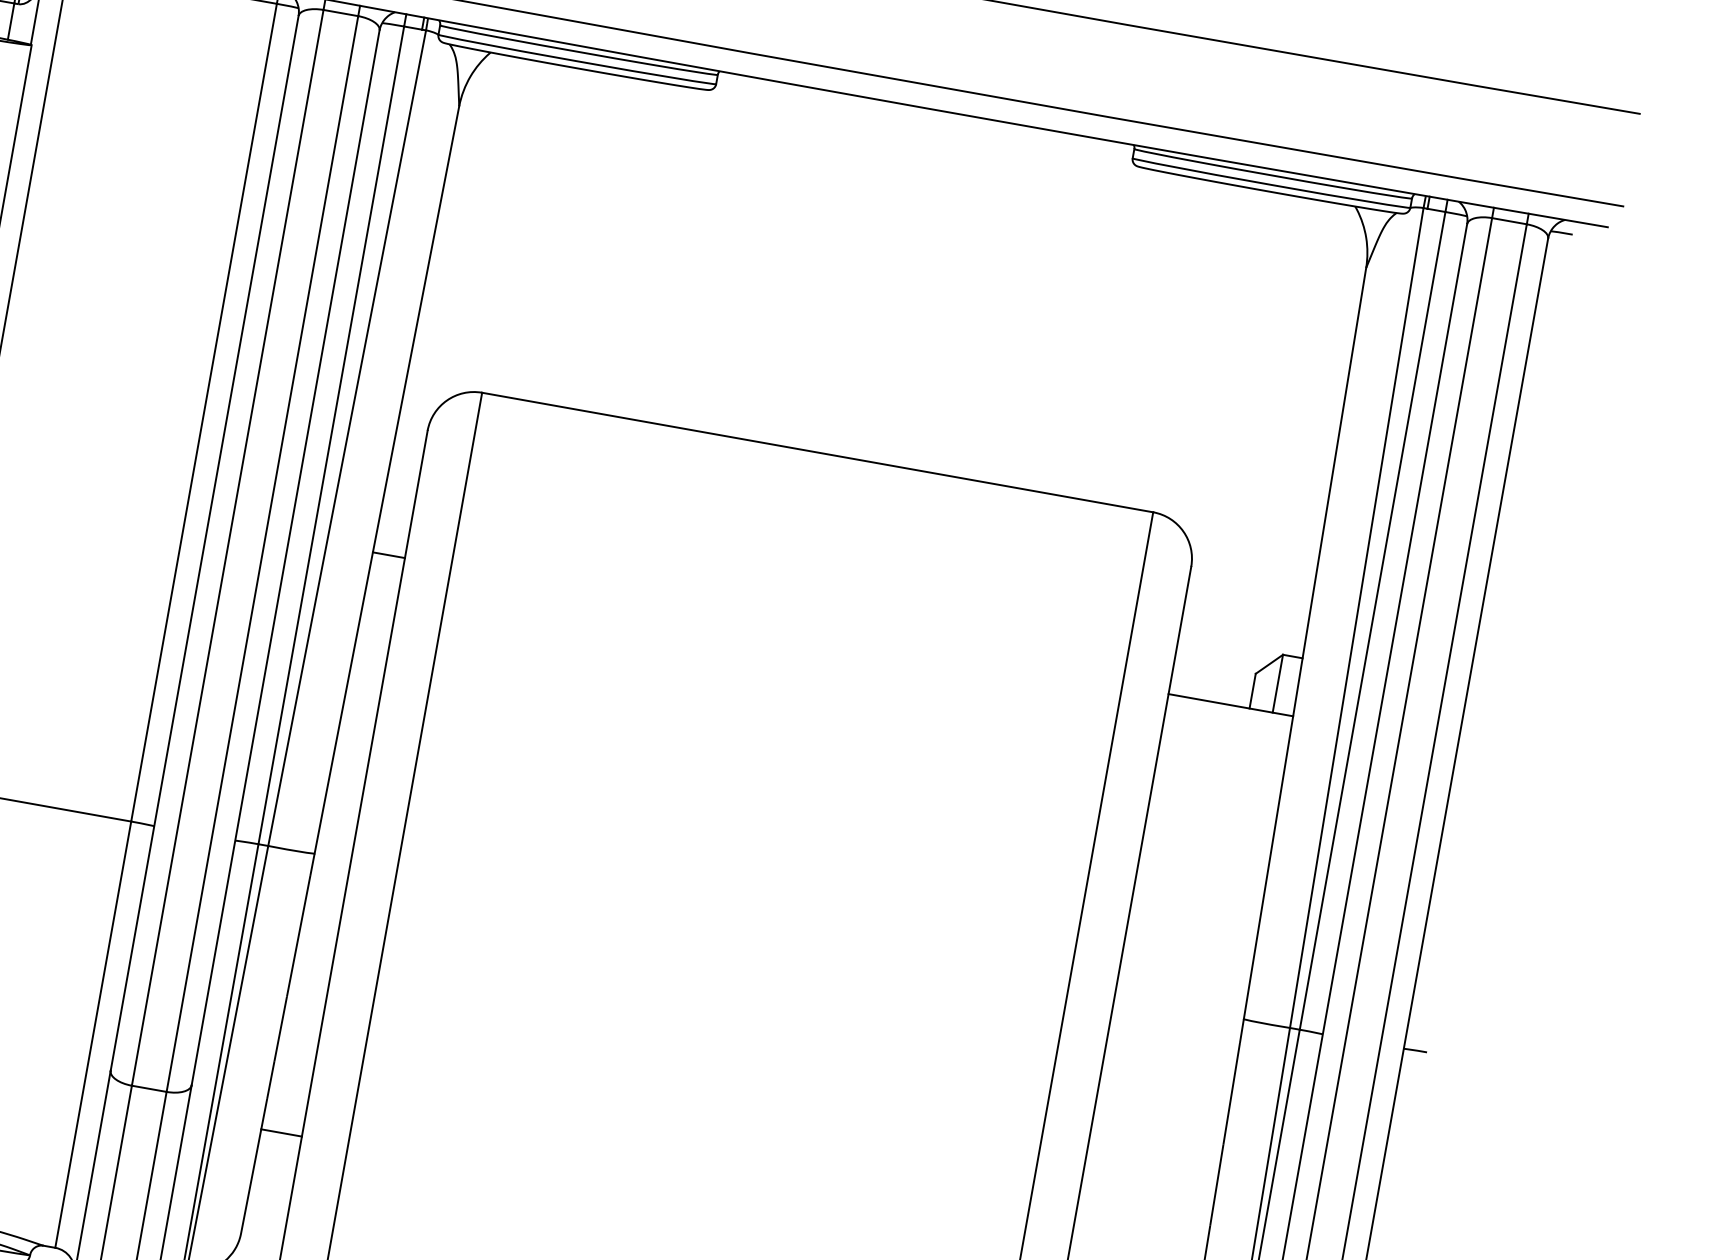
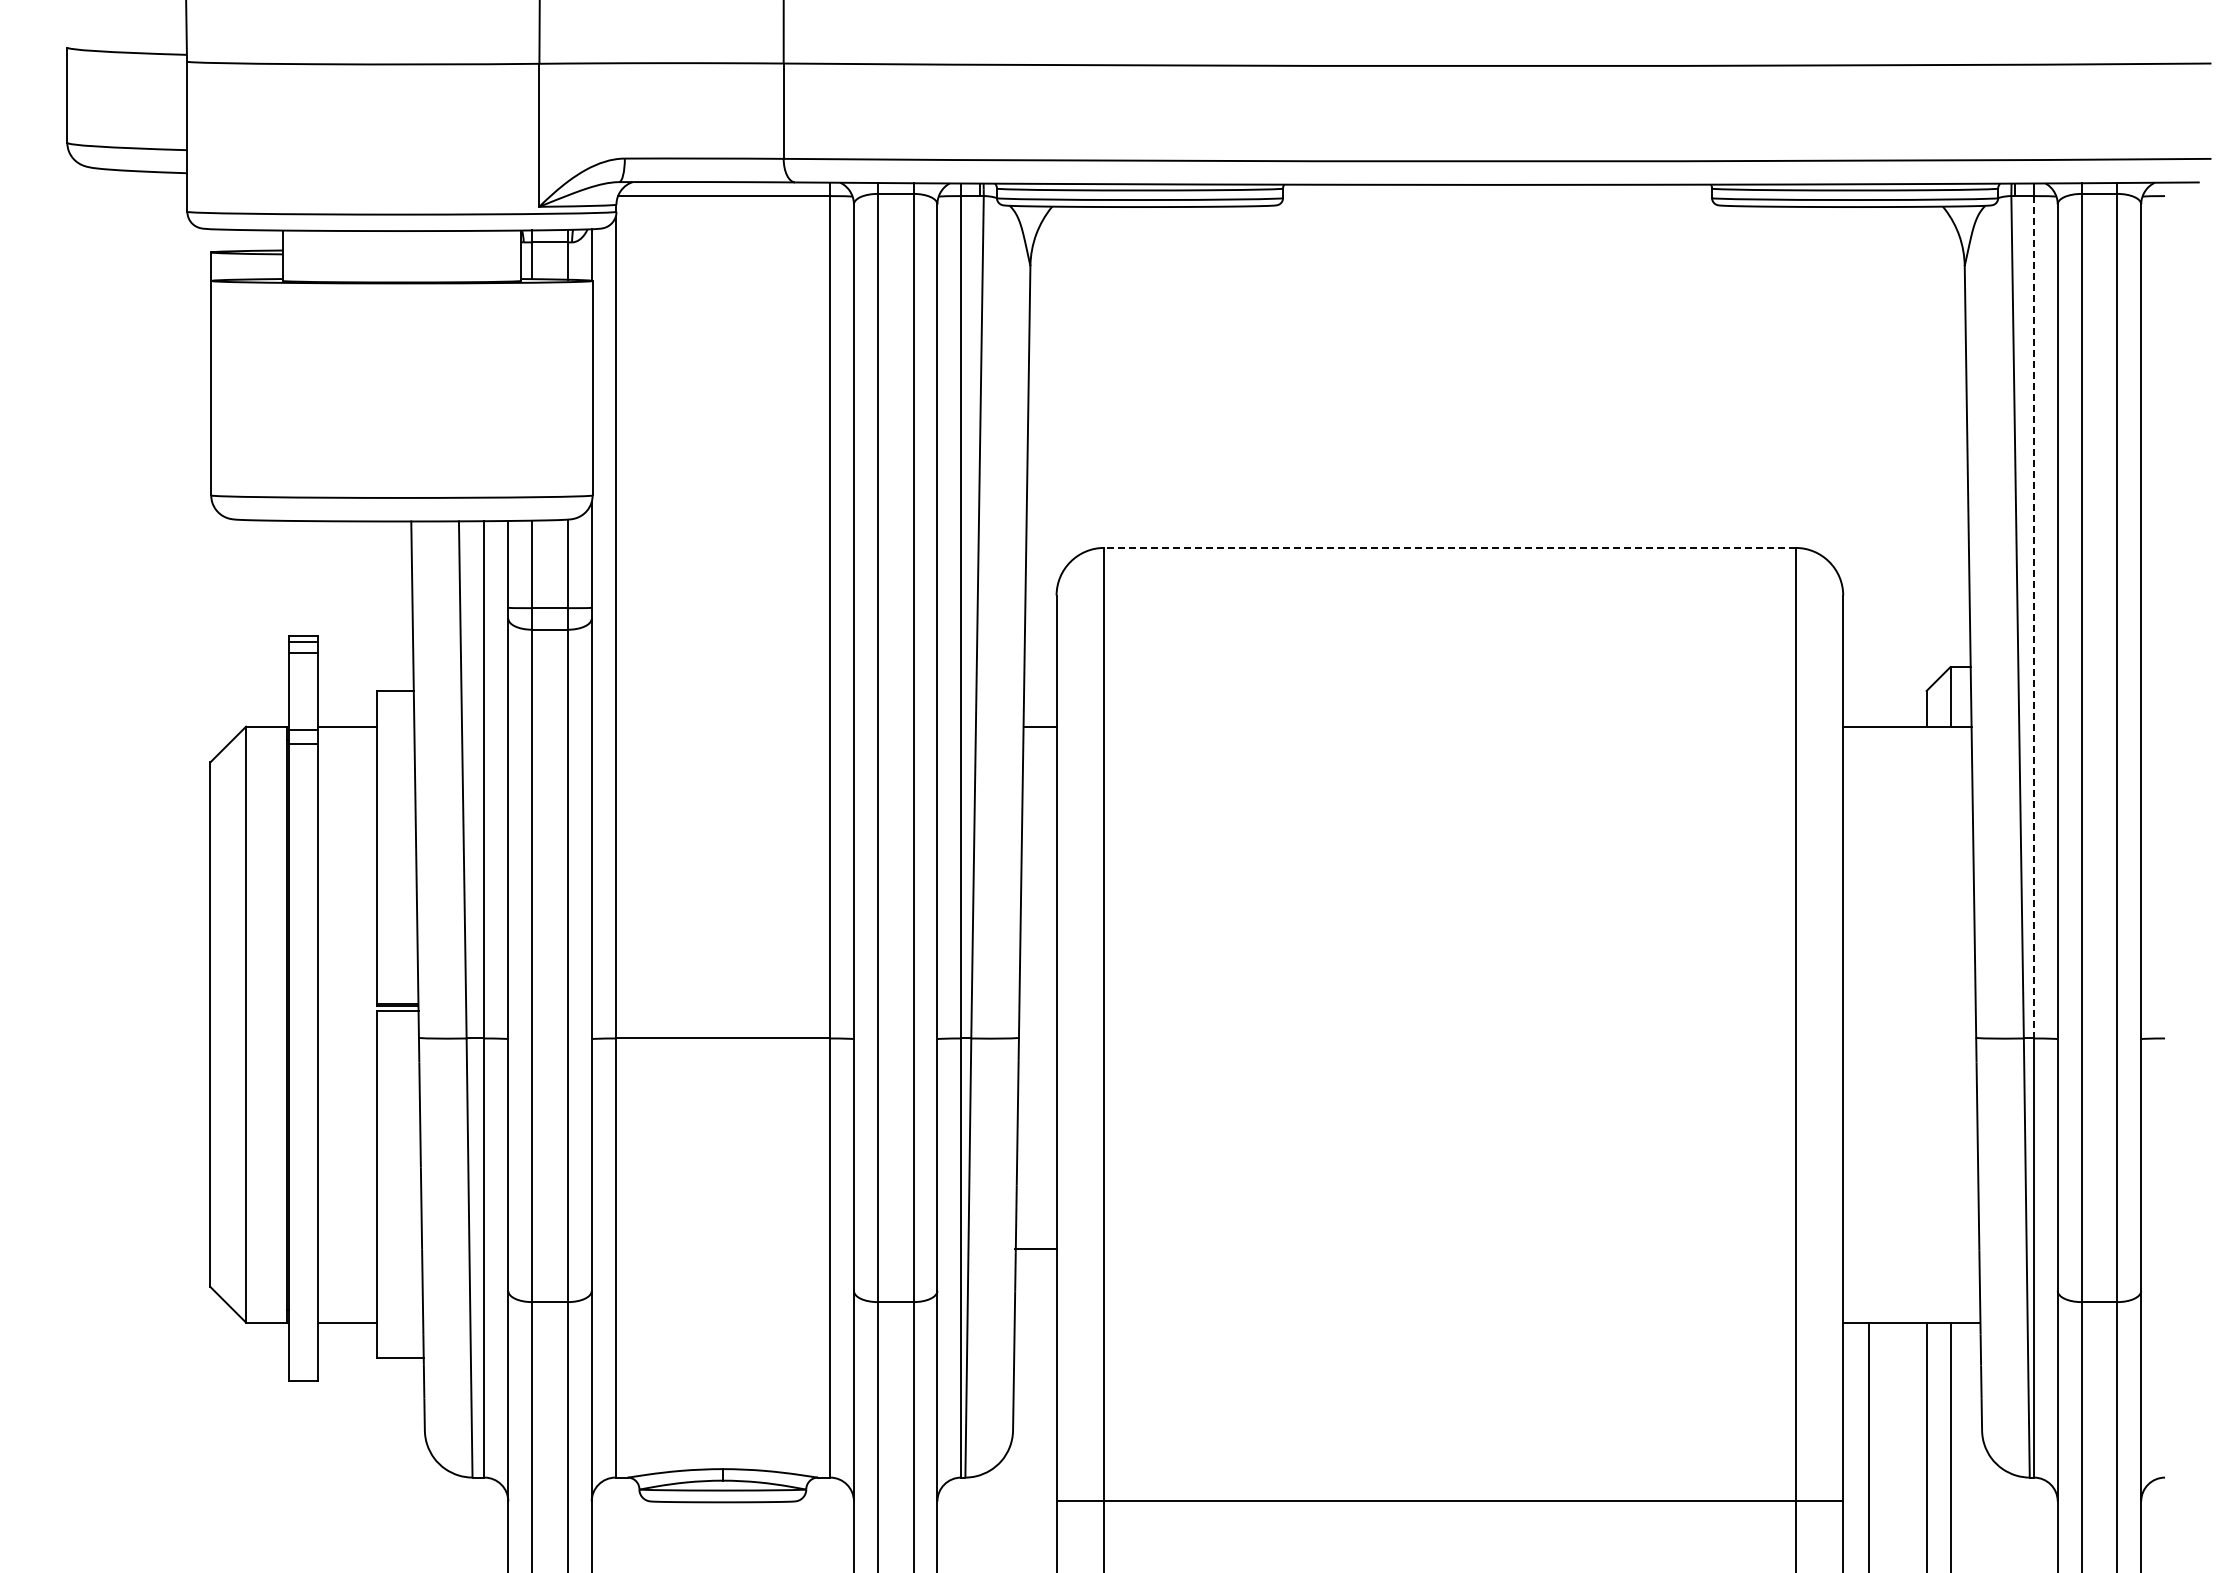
line: (817, 452) -> (1449, 547), solid -> dashed
line: (1372, 620) -> (2033, 617), solid -> dashed
line: (281, 1132) -> (1035, 1248), moved

